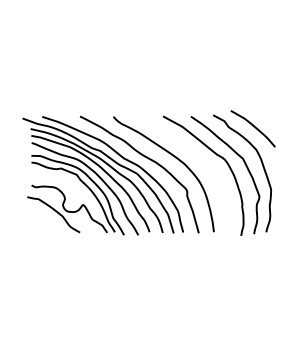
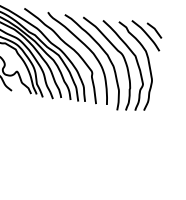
curve: (263, 118) -> (154, 29), added
curve: (199, 160) -> (104, 52), added

